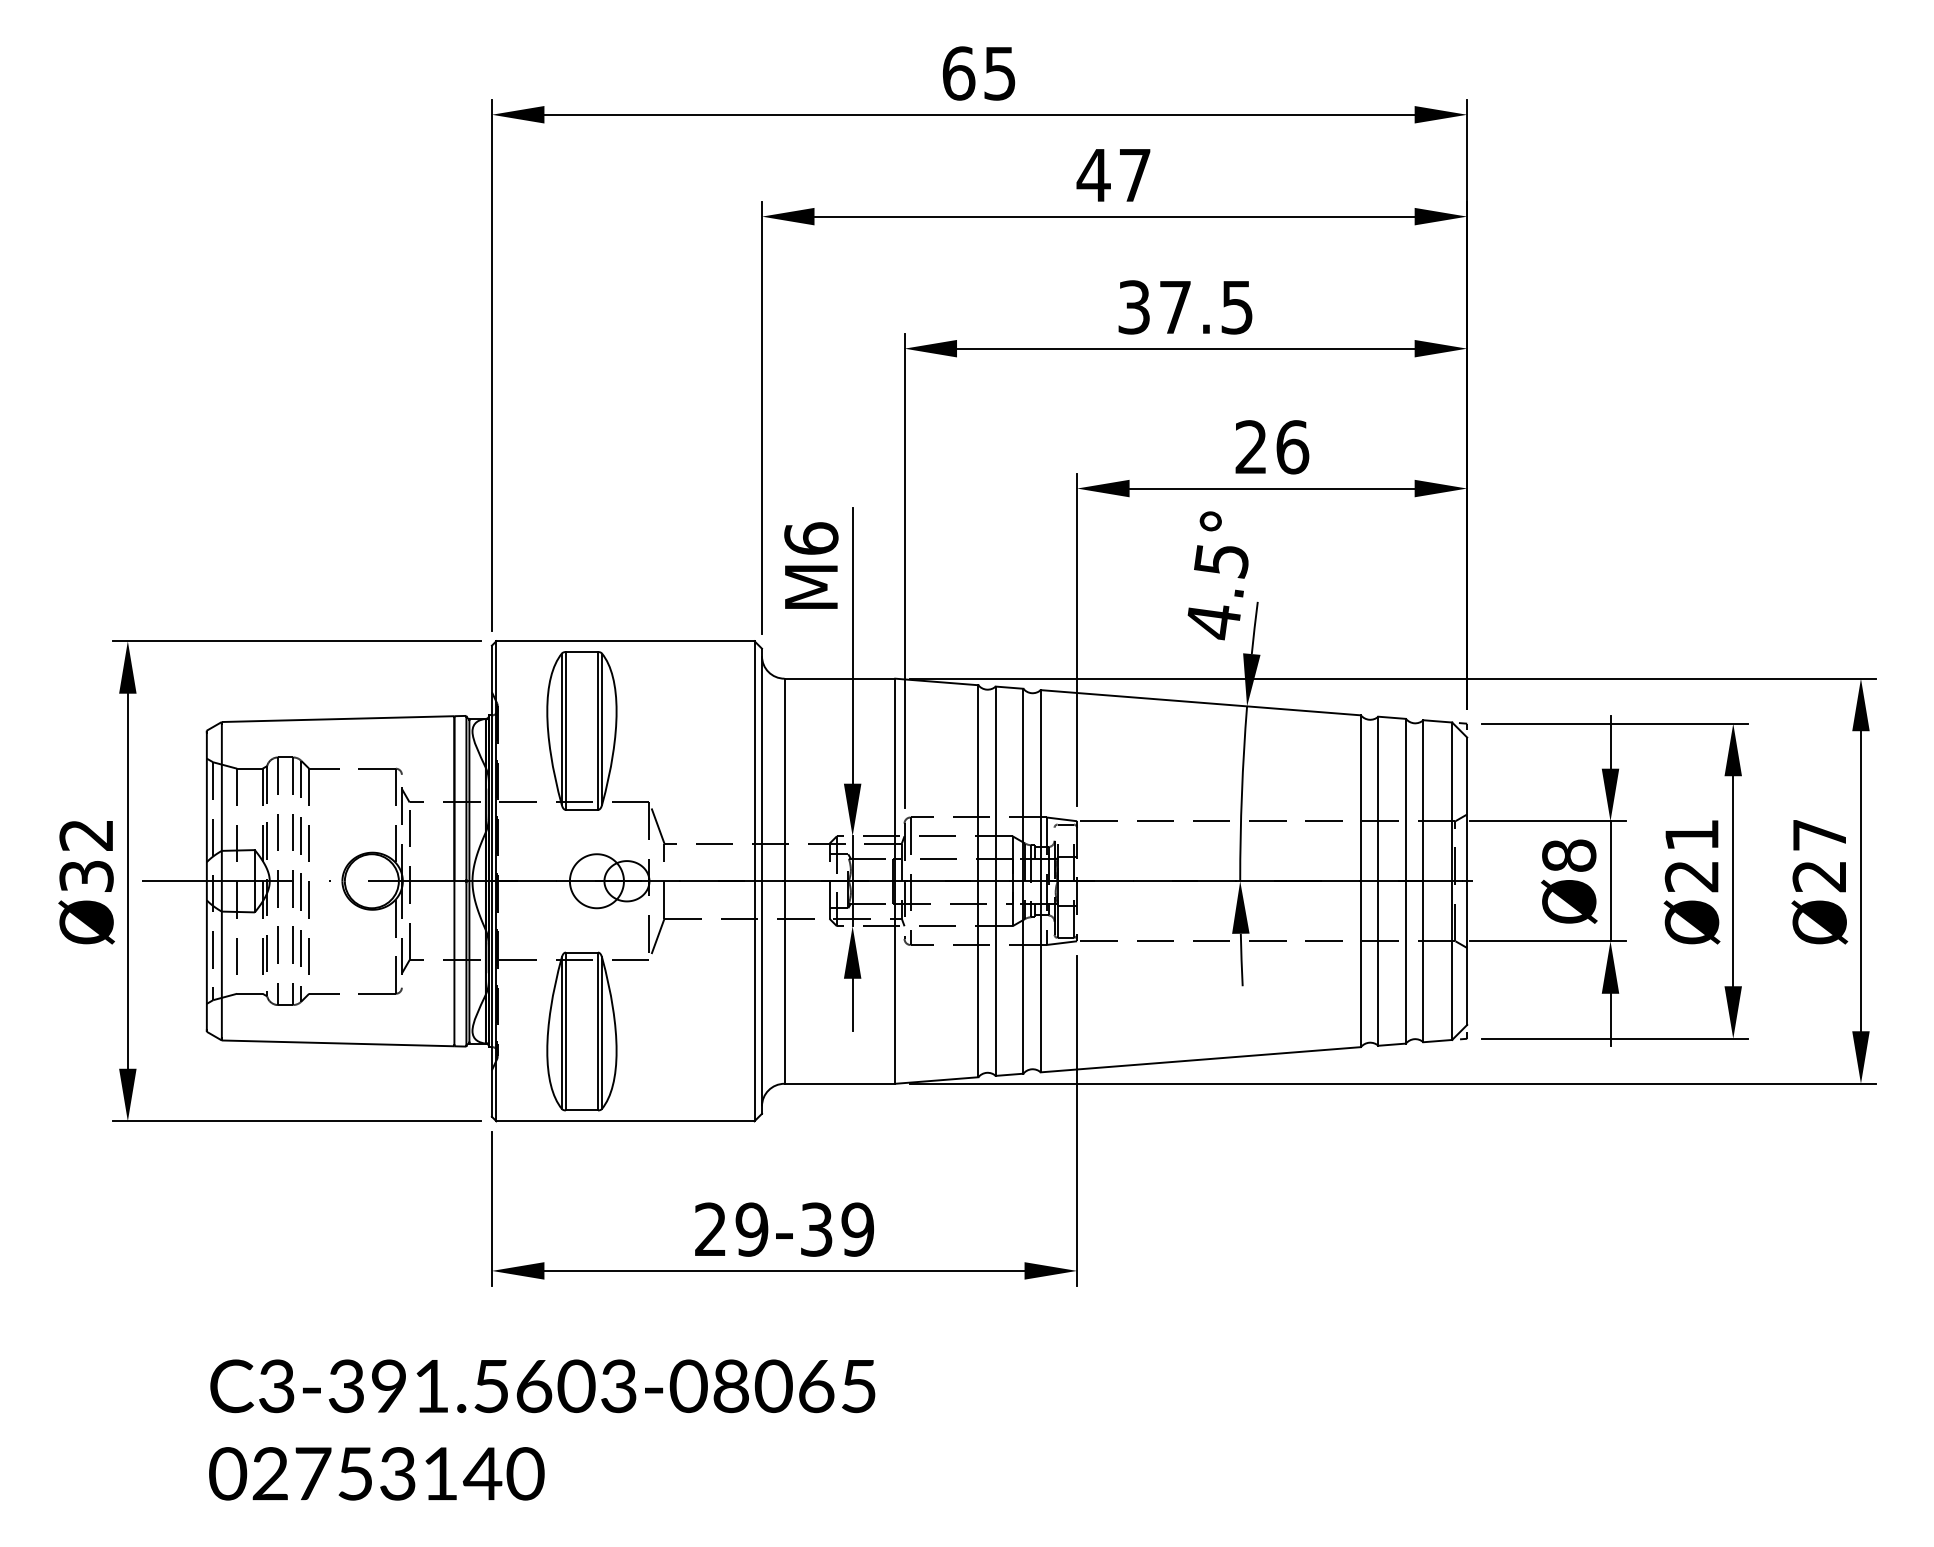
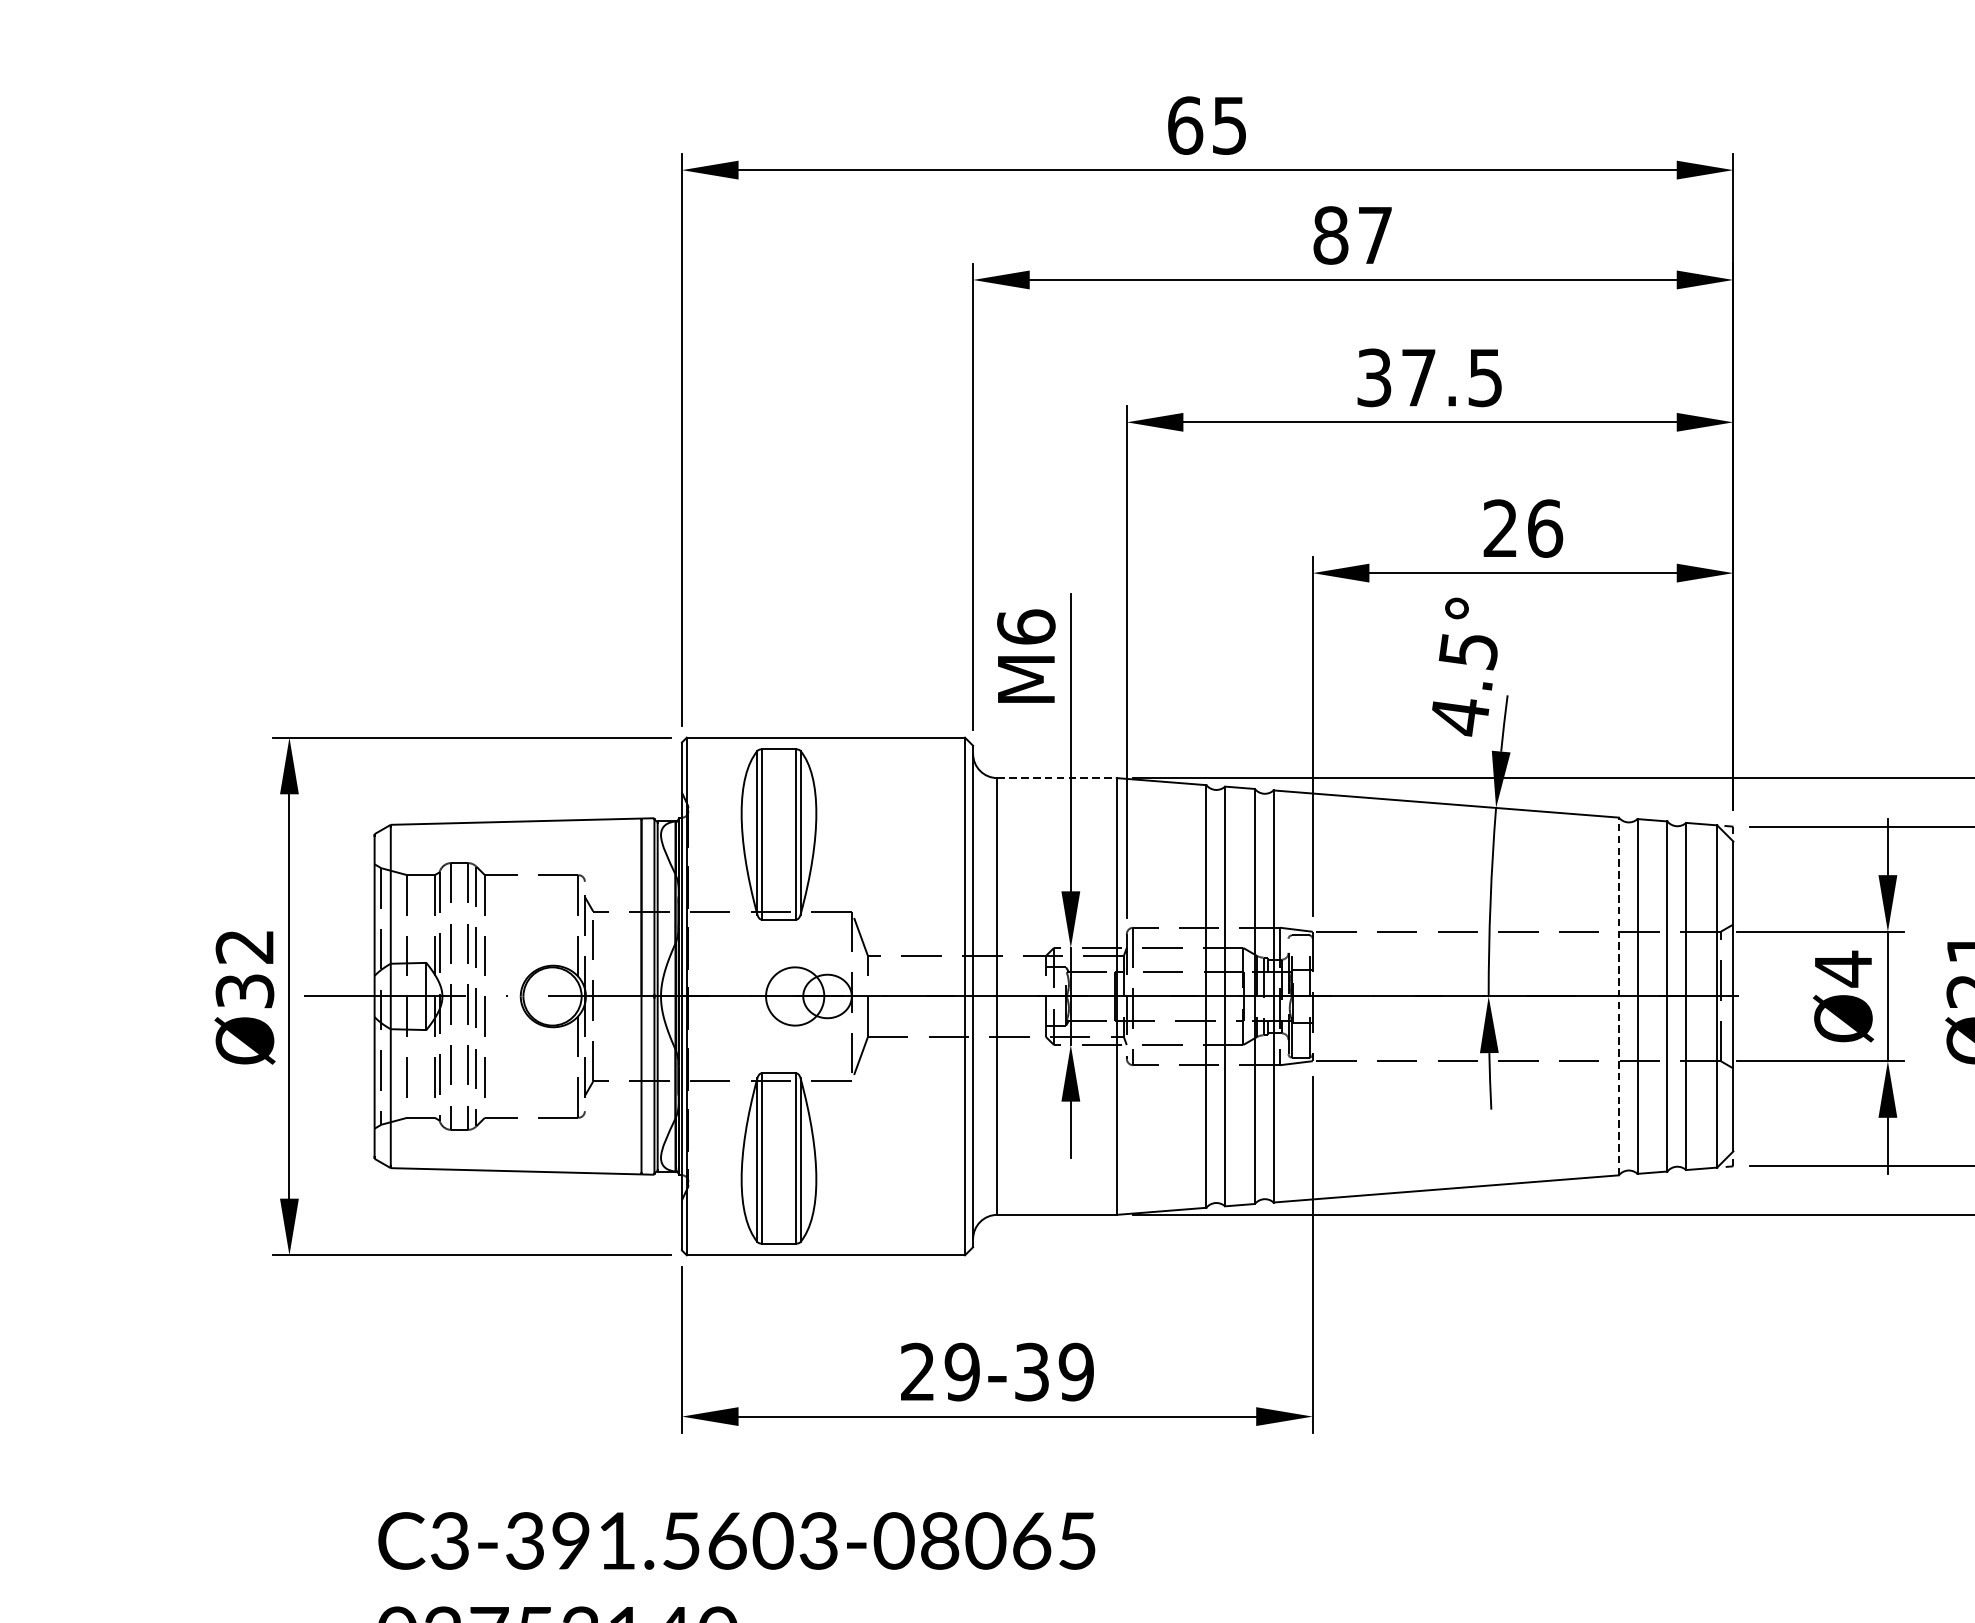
text: (1093, 175) -> (1330, 235), 47 -> 87
line: (840, 678) -> (1057, 777), solid -> dashed
text: (1569, 855) -> (1843, 968), Ø8 -> Ø4
line: (1360, 881) -> (1618, 996), solid -> dashed

